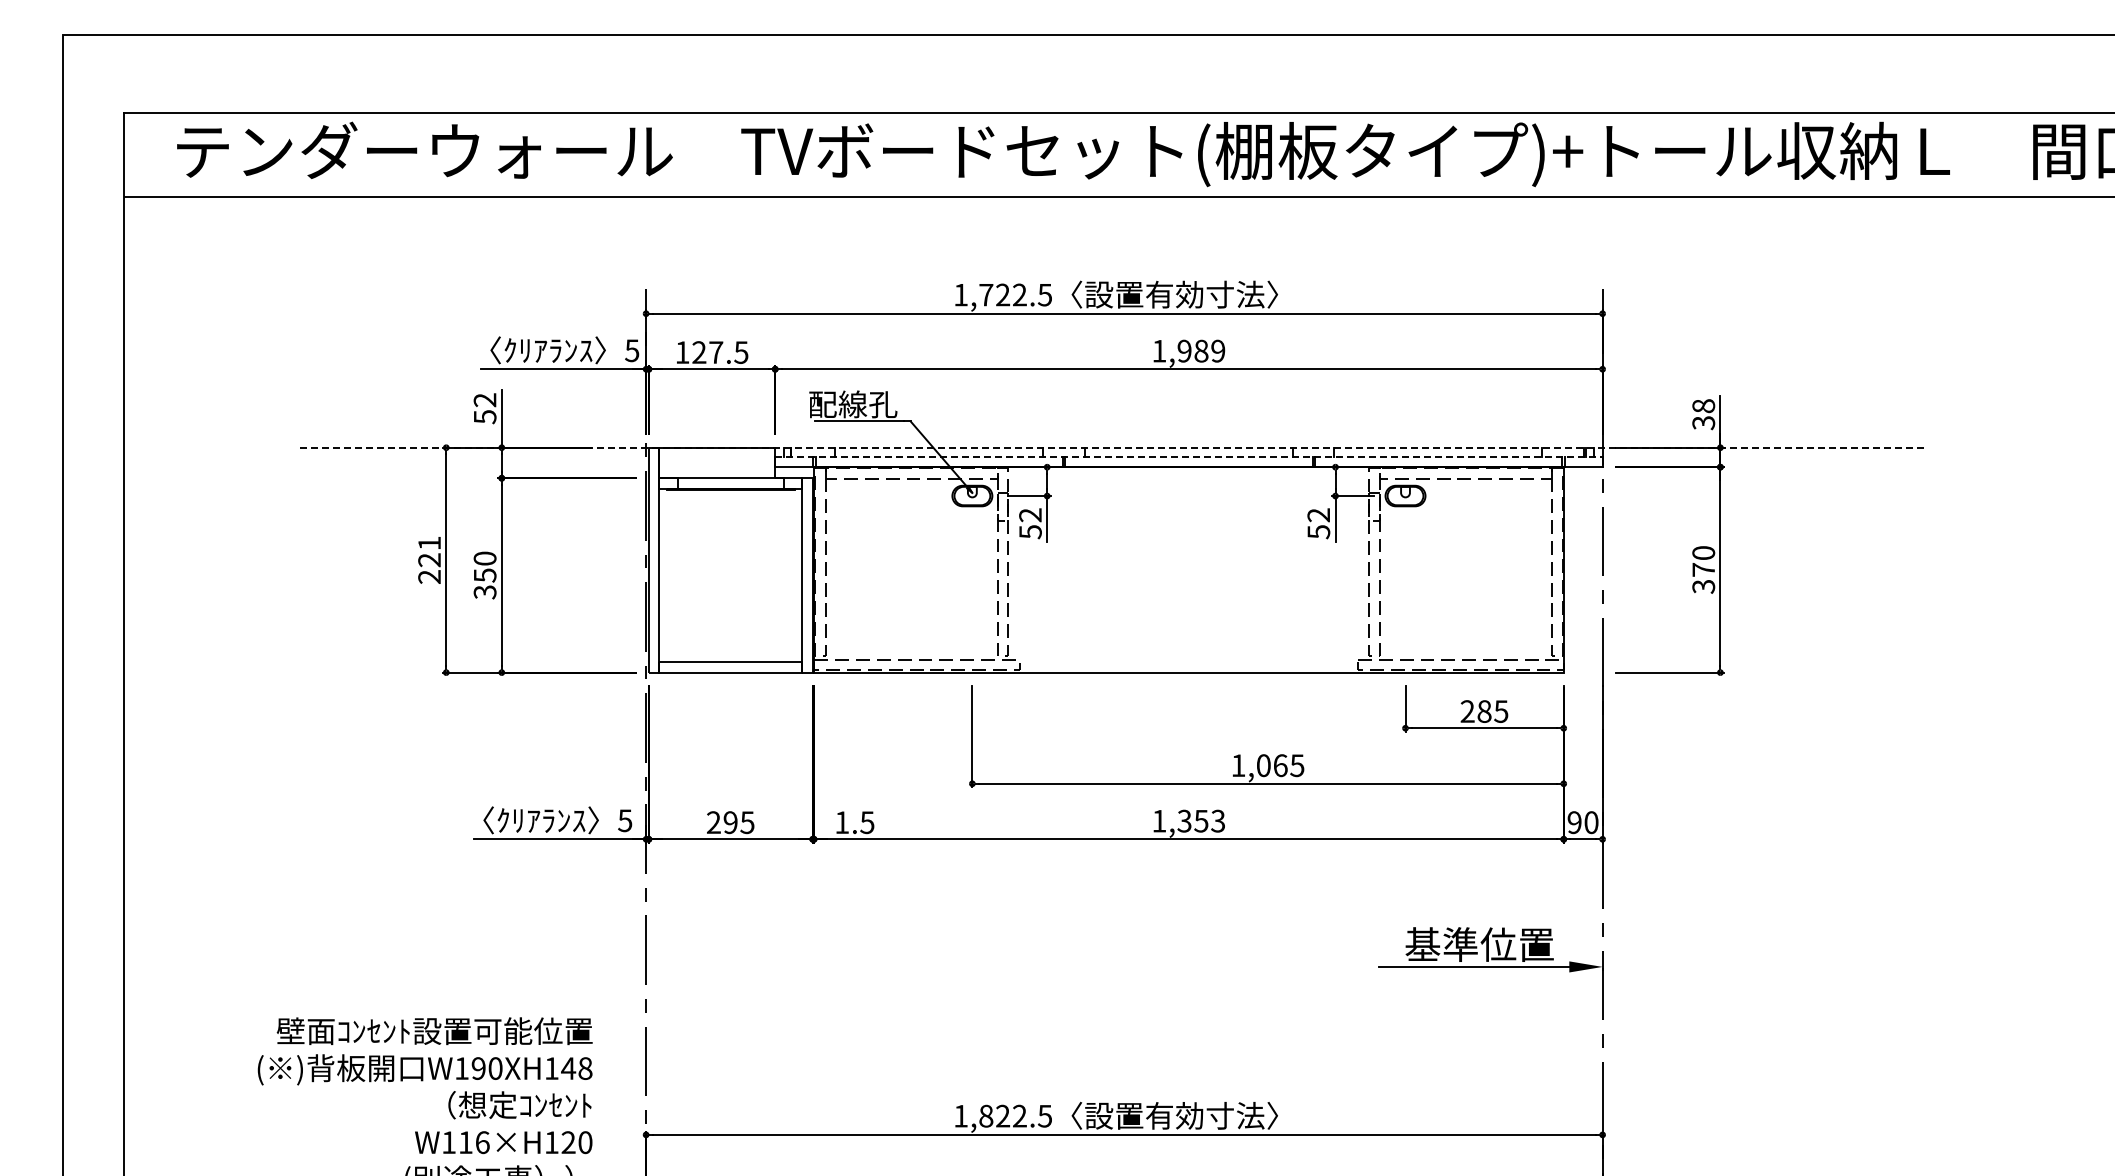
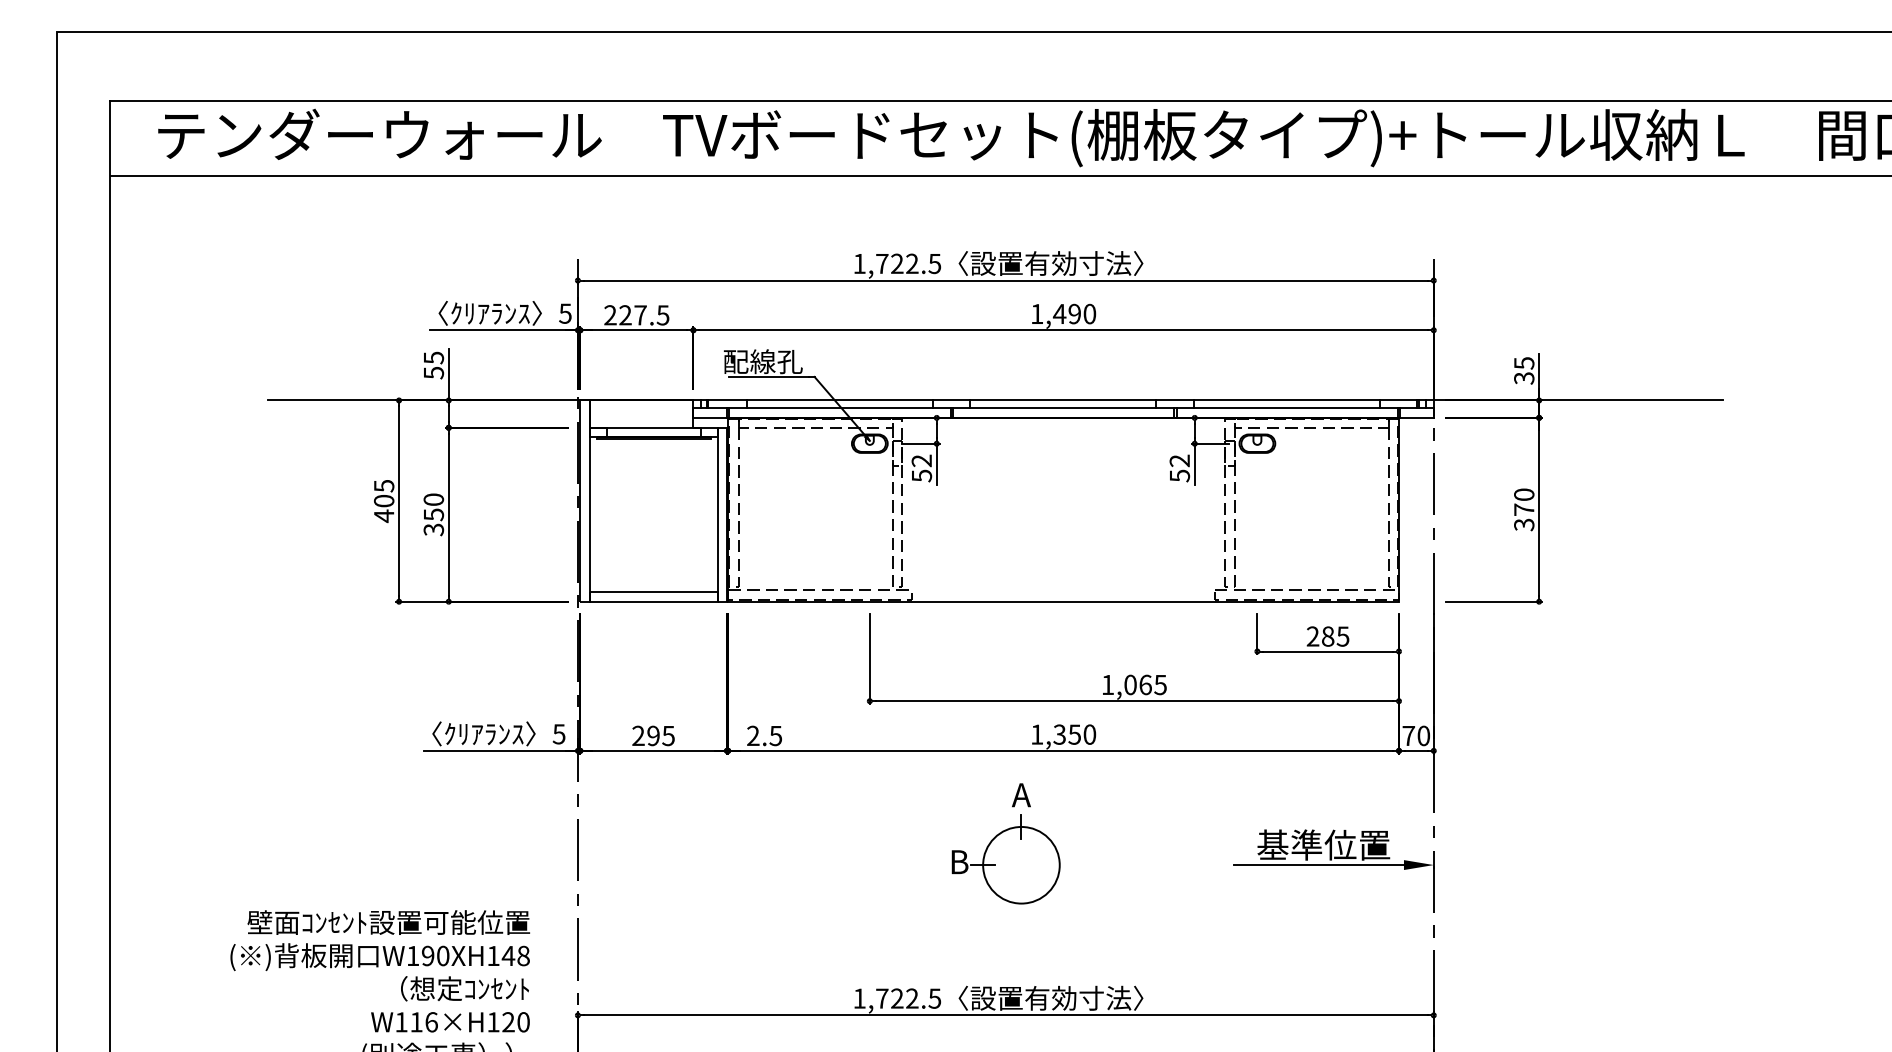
text: (1201, 350) -> (1074, 313), 1,989 -> 1,490
text: (682, 352) -> (610, 315), 127.5 -> 227.5
text: (484, 400) -> (433, 358), 52 -> 55
text: (1703, 406) -> (1524, 363), 38 -> 35
line: (1113, 447) -> (996, 400), dashed -> solid
line: (1188, 456) -> (1063, 408), dashed -> solid
text: (429, 560) -> (384, 501), 221 -> 405
text: (1218, 820) -> (1090, 734), 1,353 -> 1,350
text: (842, 822) -> (753, 735), 1.5 -> 2.5
text: (1574, 822) -> (1408, 735), 90 -> 70
part: (1124, 942) -> (1005, 843), added
text: (986, 1115) -> (882, 998), 1,822.5 -> 1,722.5

